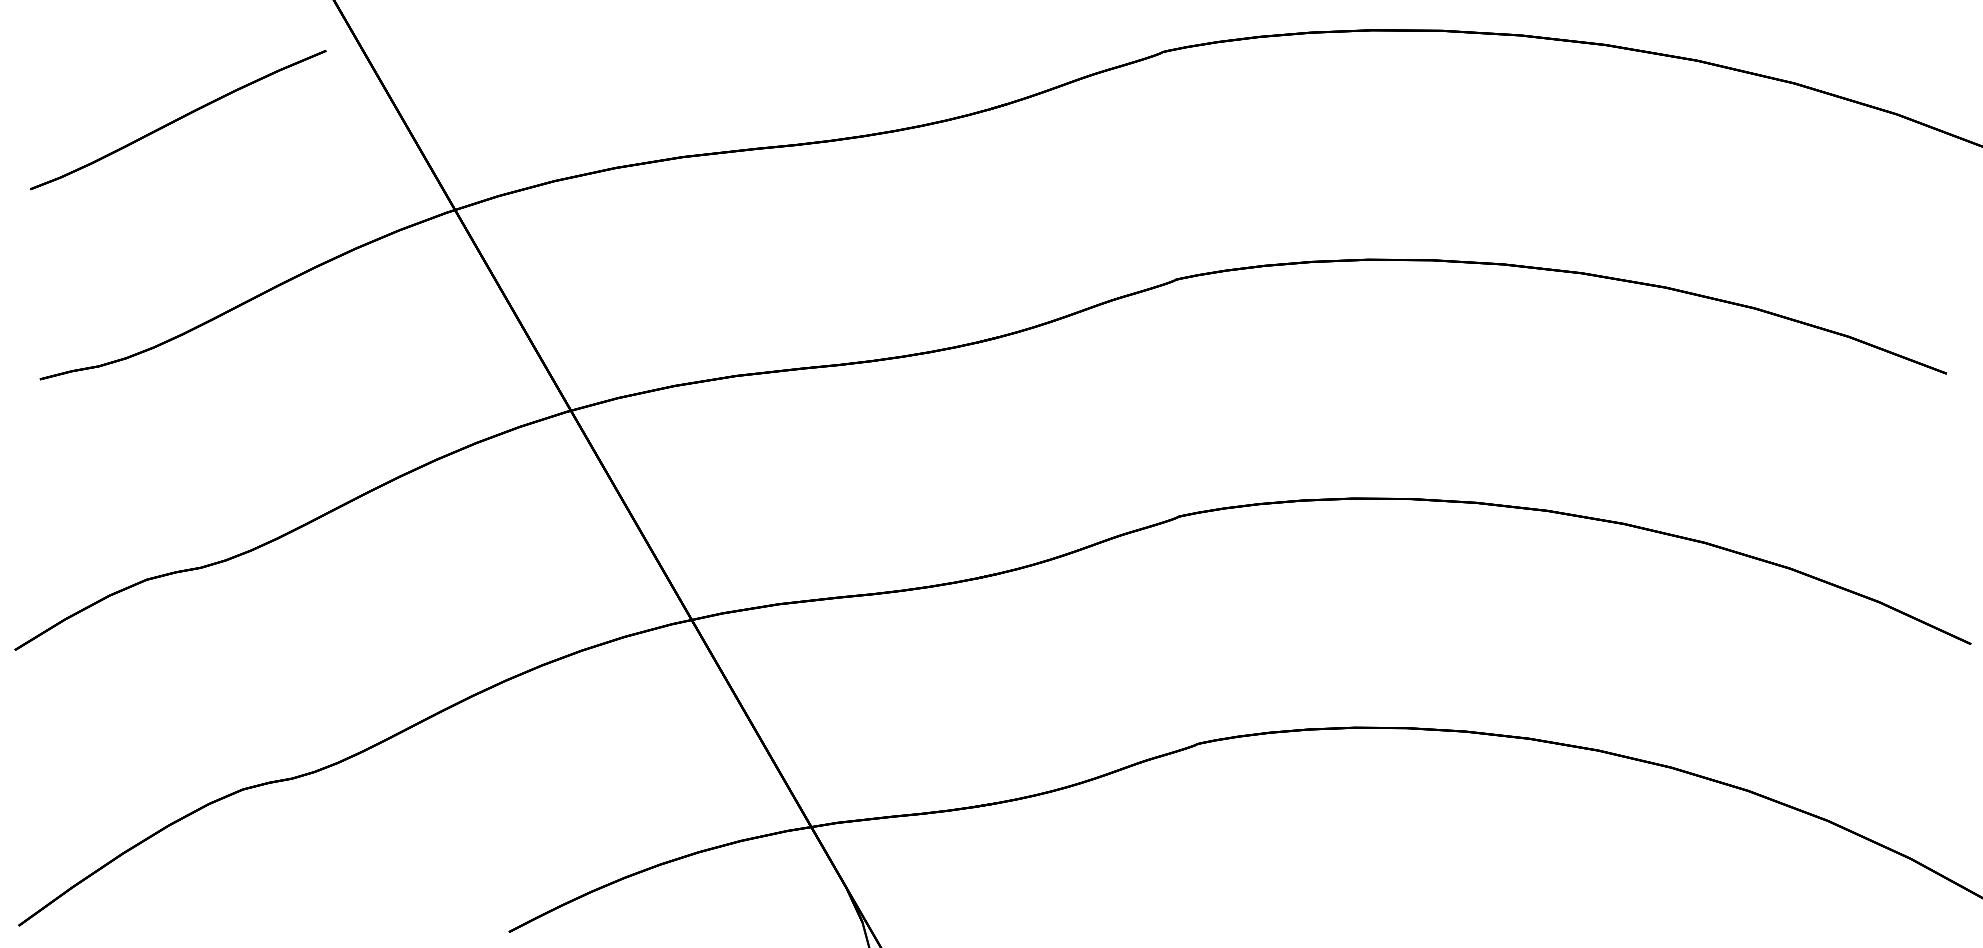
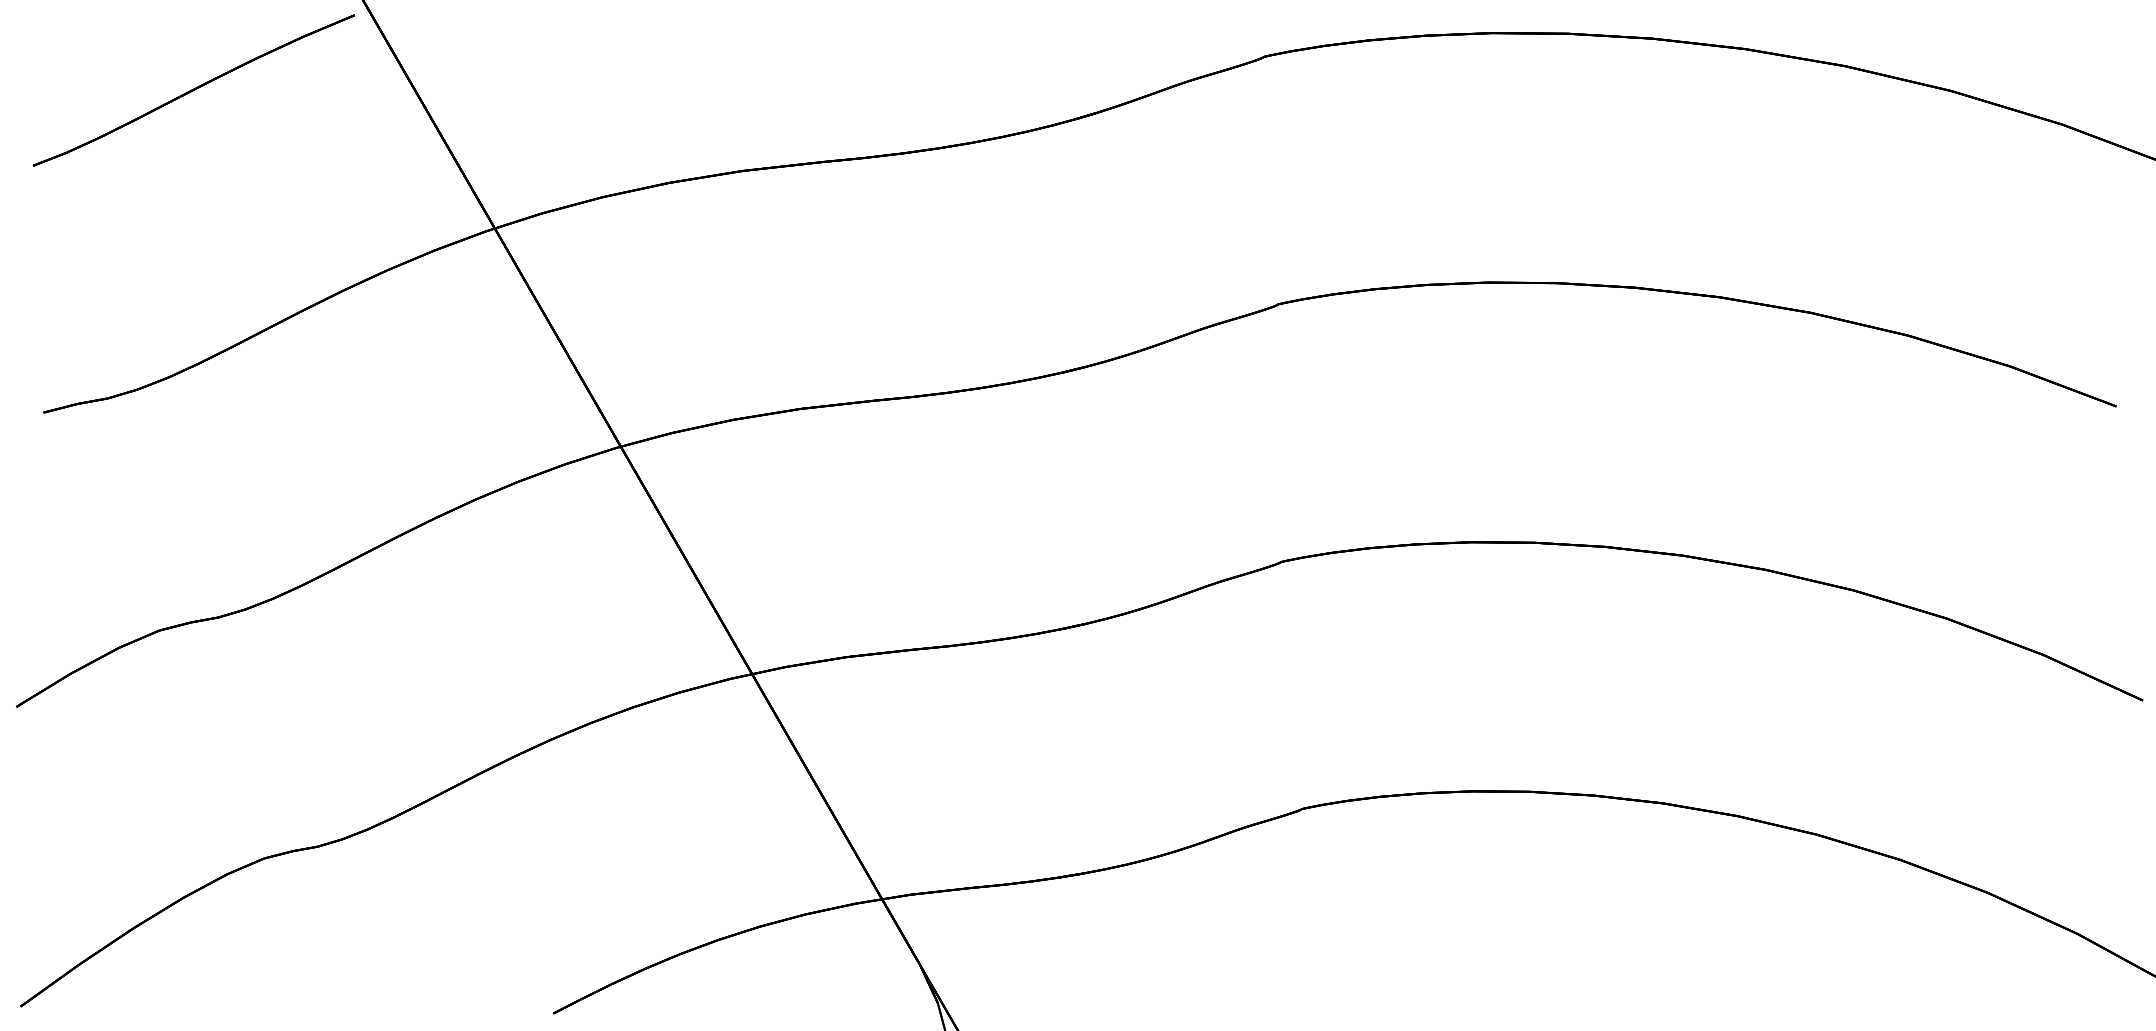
part: (178, 120) -> (194, 90), moved

